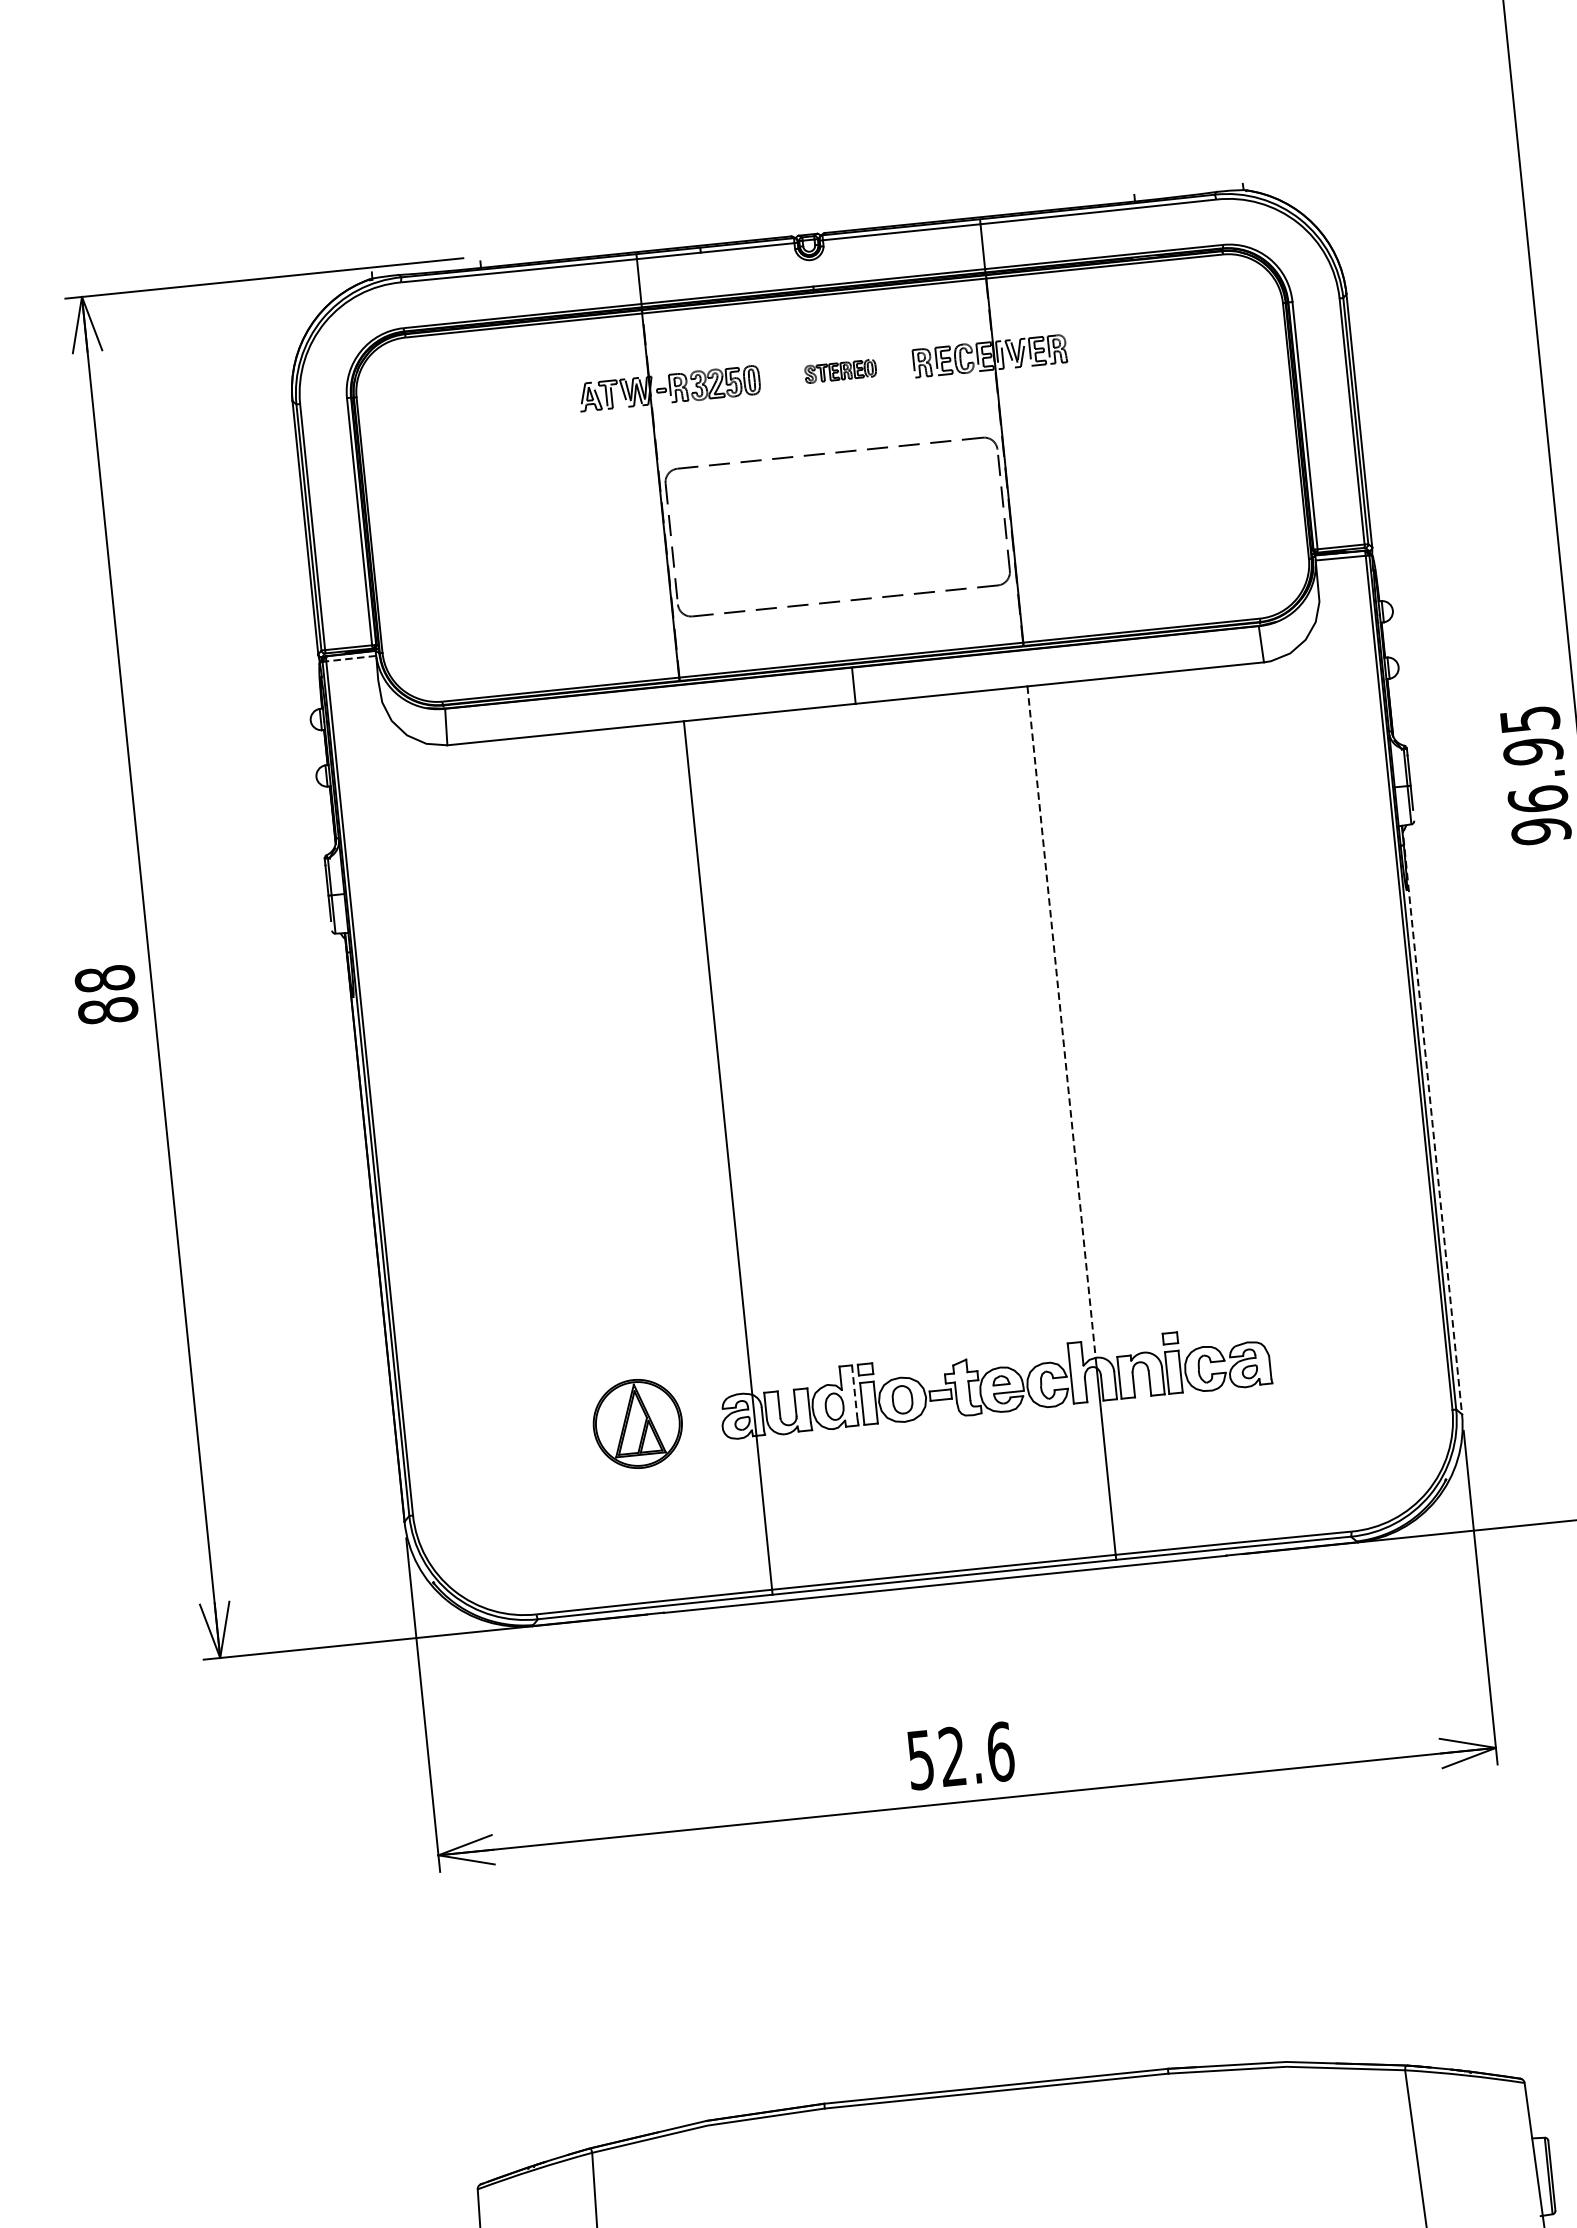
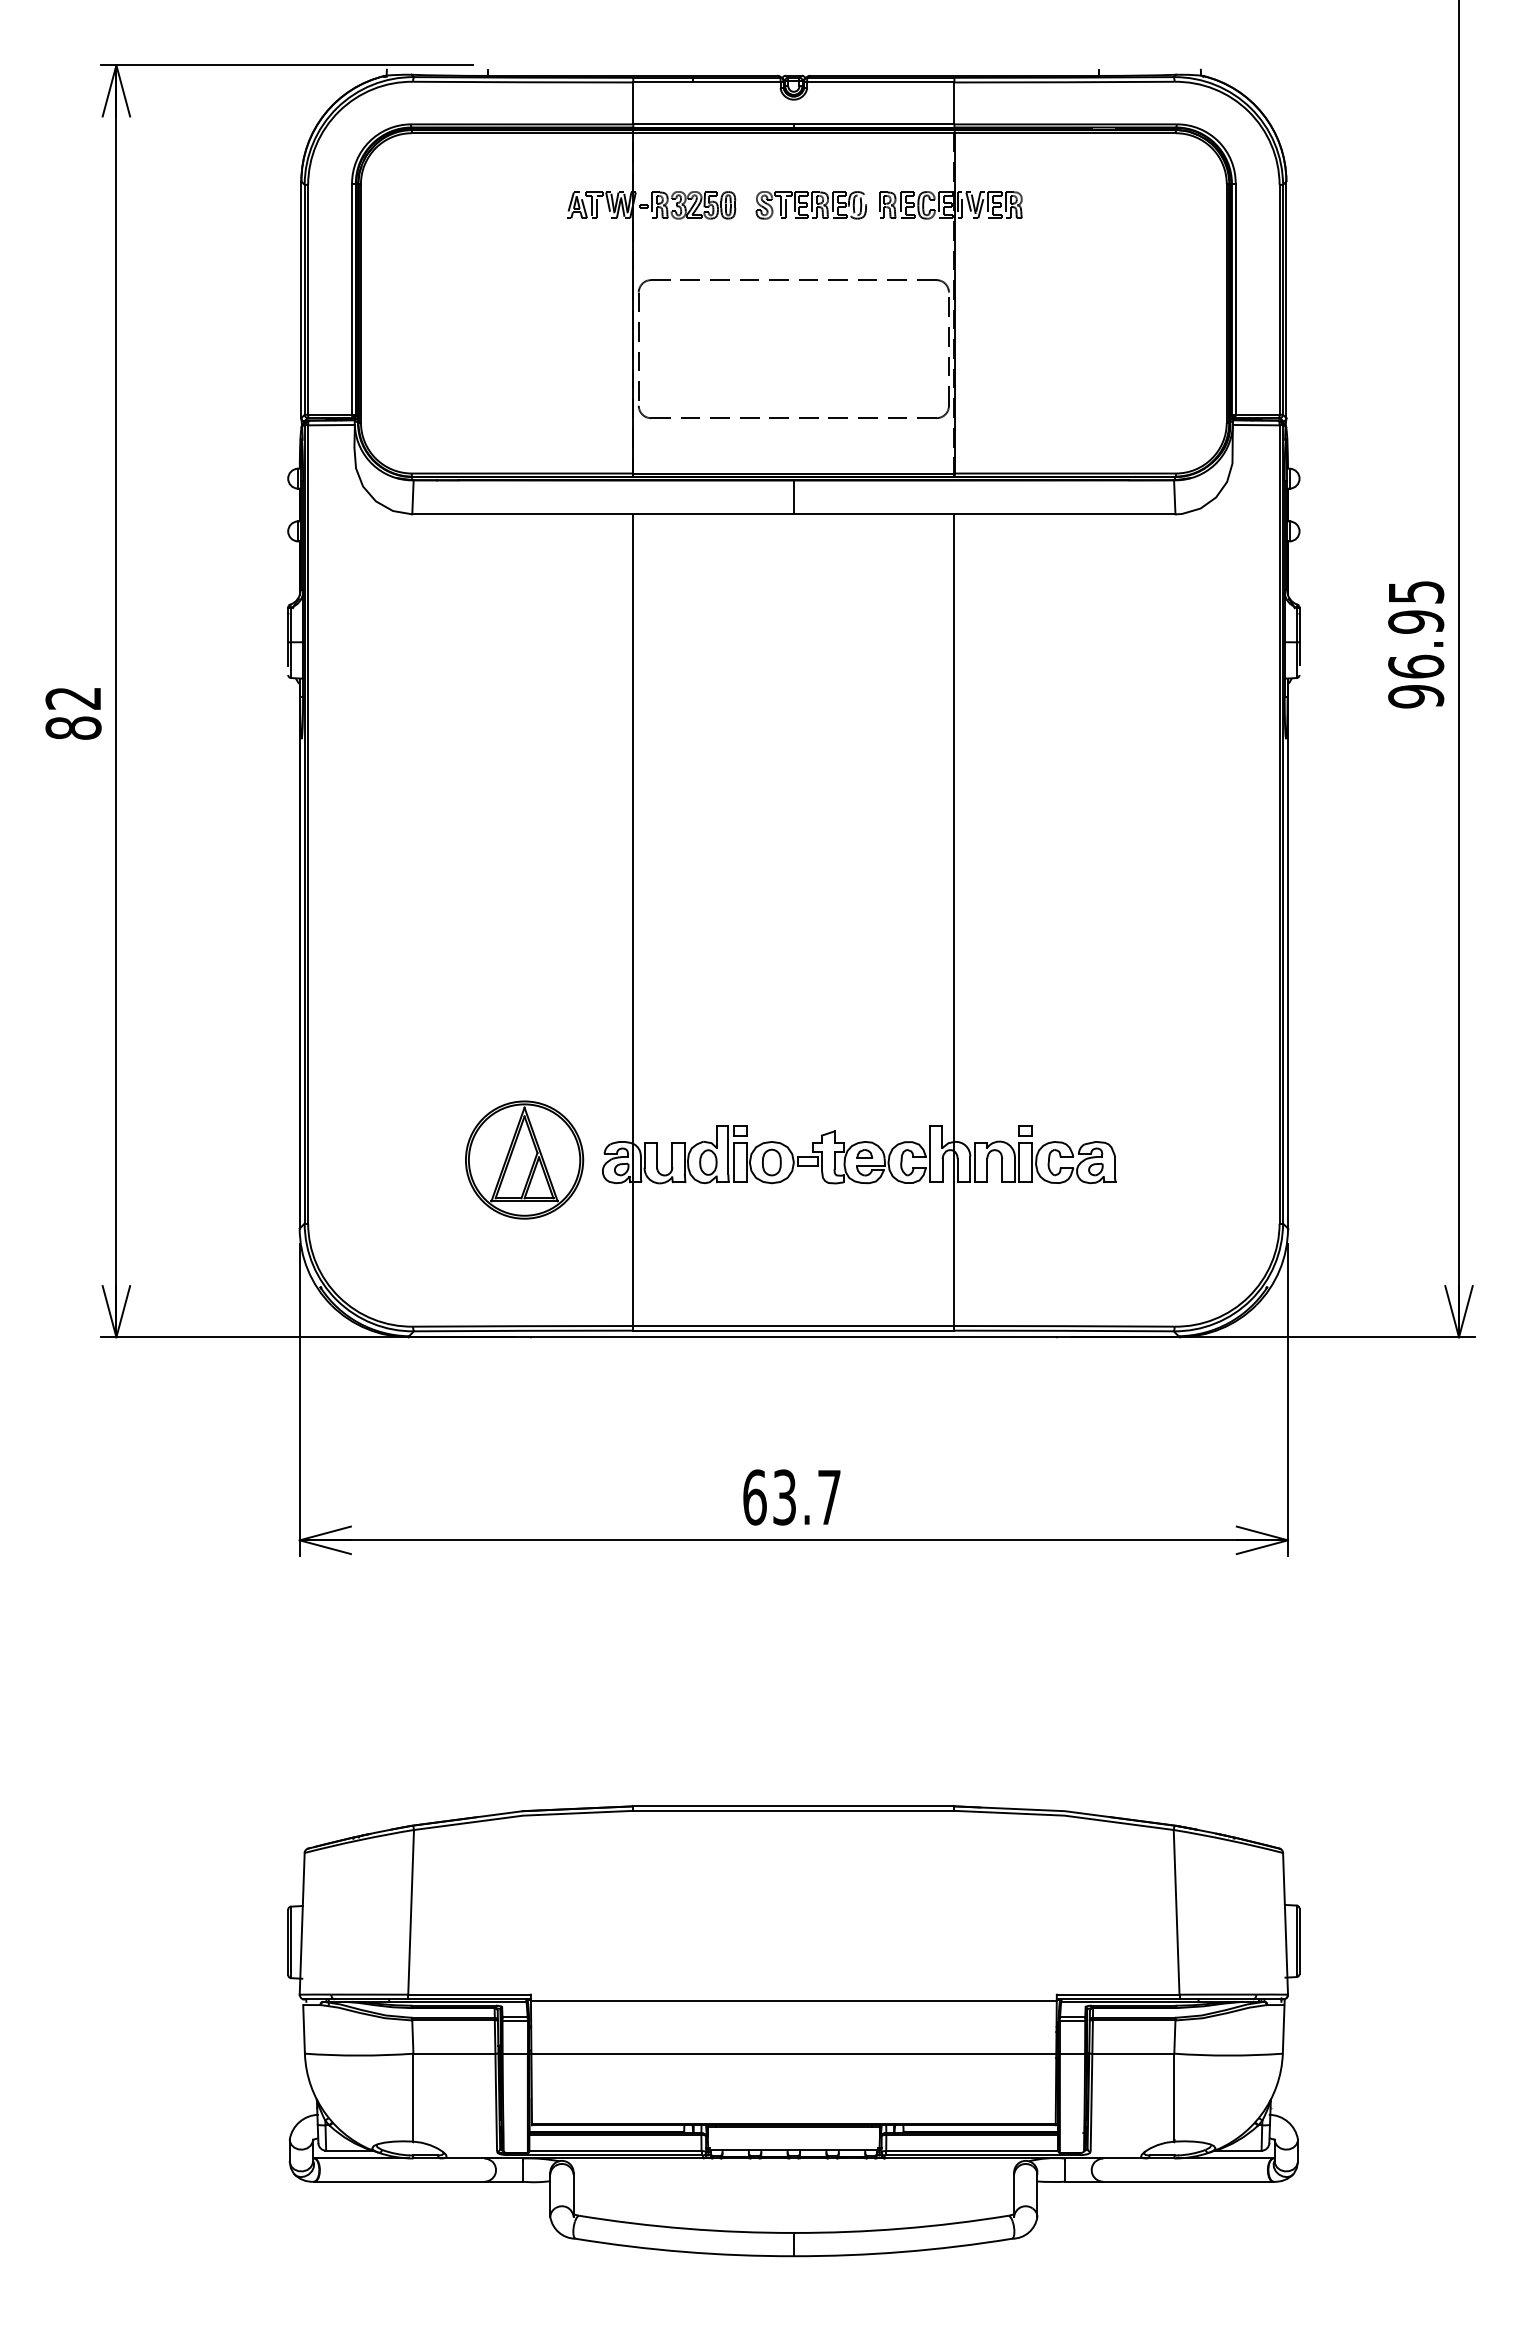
part: (839, 371) -> (810, 205), size x1.67
line: (350, 659) -> (330, 425), dashed -> solid
text: (104, 978) -> (73, 697), 88 -> 82
line: (1061, 1022) -> (954, 828), dashed -> solid
line: (1432, 1121) -> (1288, 954), dashed -> solid
line: (854, 1391) -> (728, 1150), dashed -> solid
part: (637, 1423) -> (524, 1159), size x1.43
text: (961, 1755) -> (792, 1497), 52.6 -> 63.7

